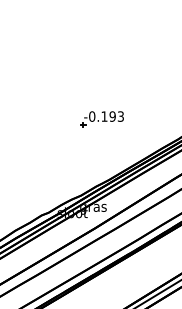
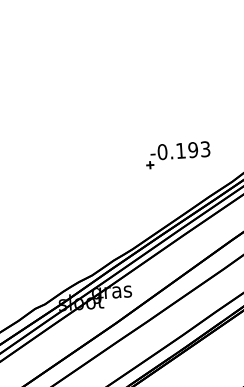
part: (101, 119) -> (176, 155), moved

